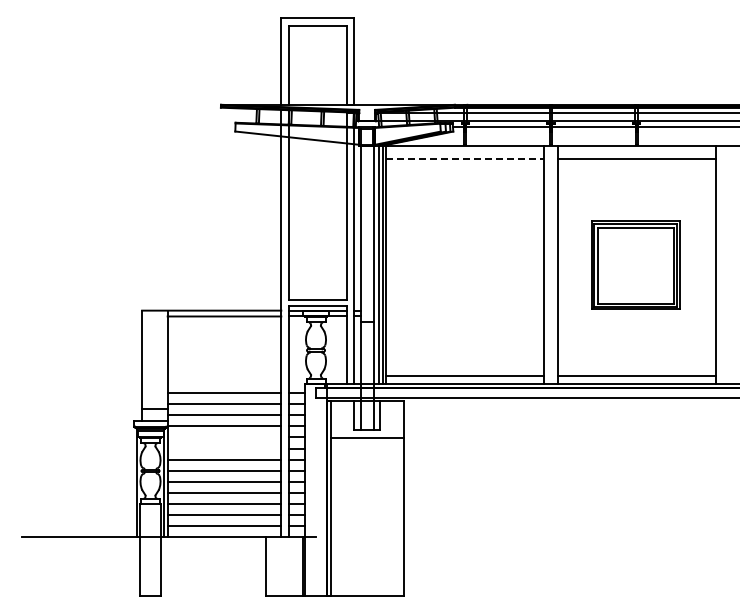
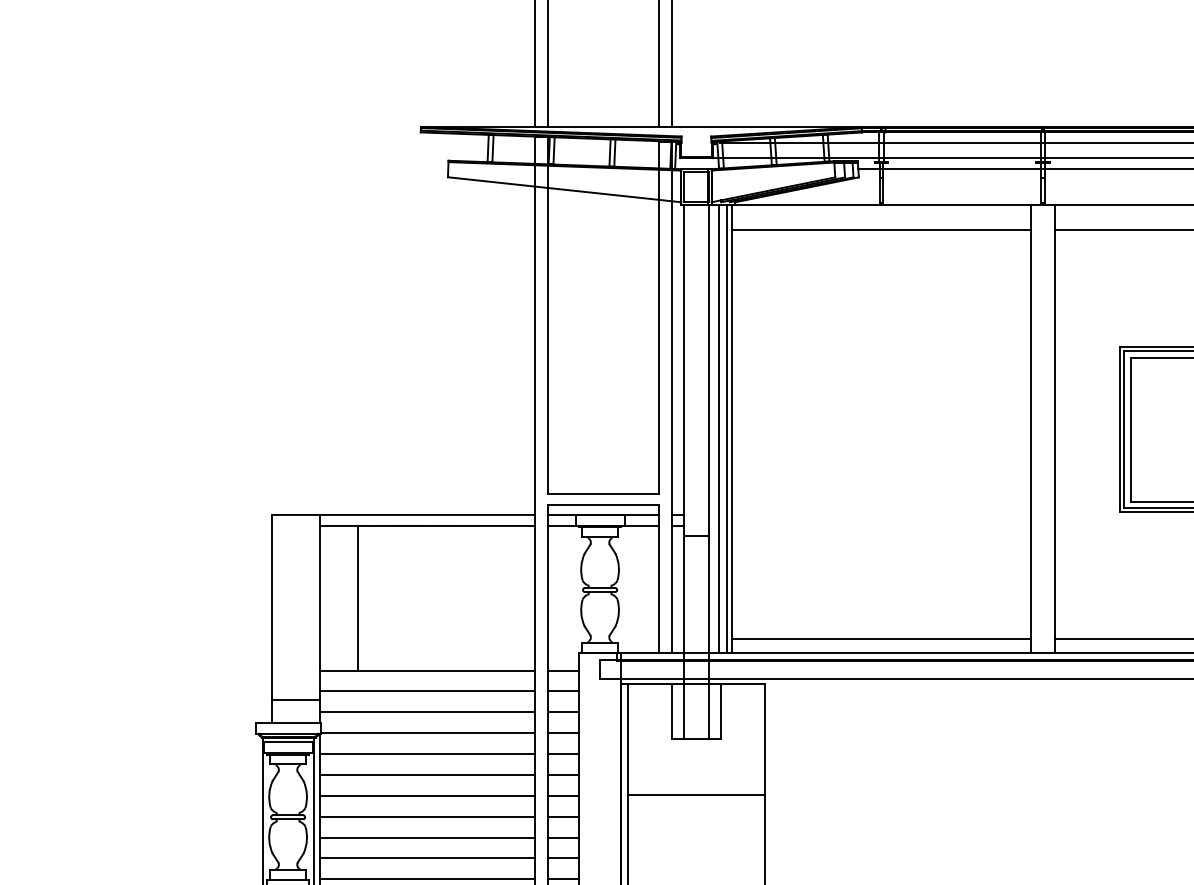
line: (465, 159) -> (881, 230), dashed -> solid
line: (187, 354) -> (357, 597), added
line: (224, 437) -> (427, 754), added
line: (366, 437) -> (695, 793), moved
line: (224, 448) -> (427, 774), added

